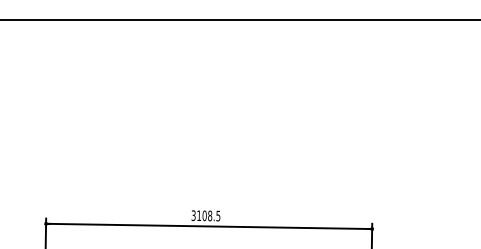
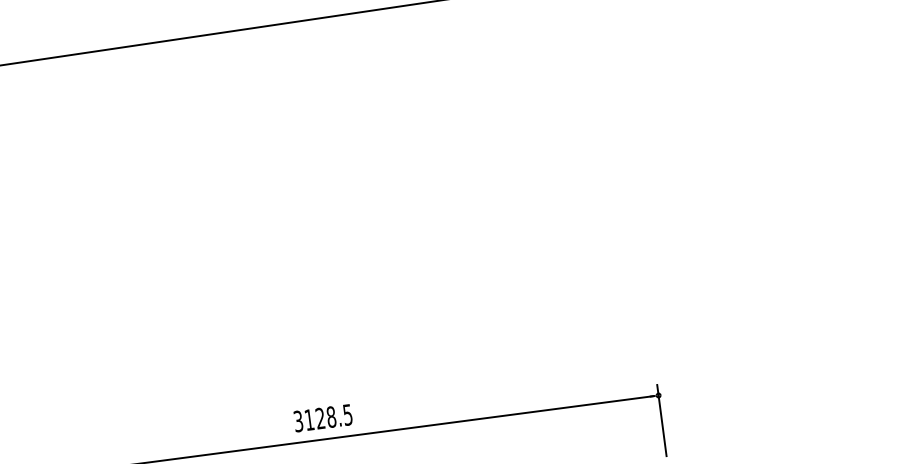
text: (204, 215) -> (320, 417), 3108.5 -> 3128.5

